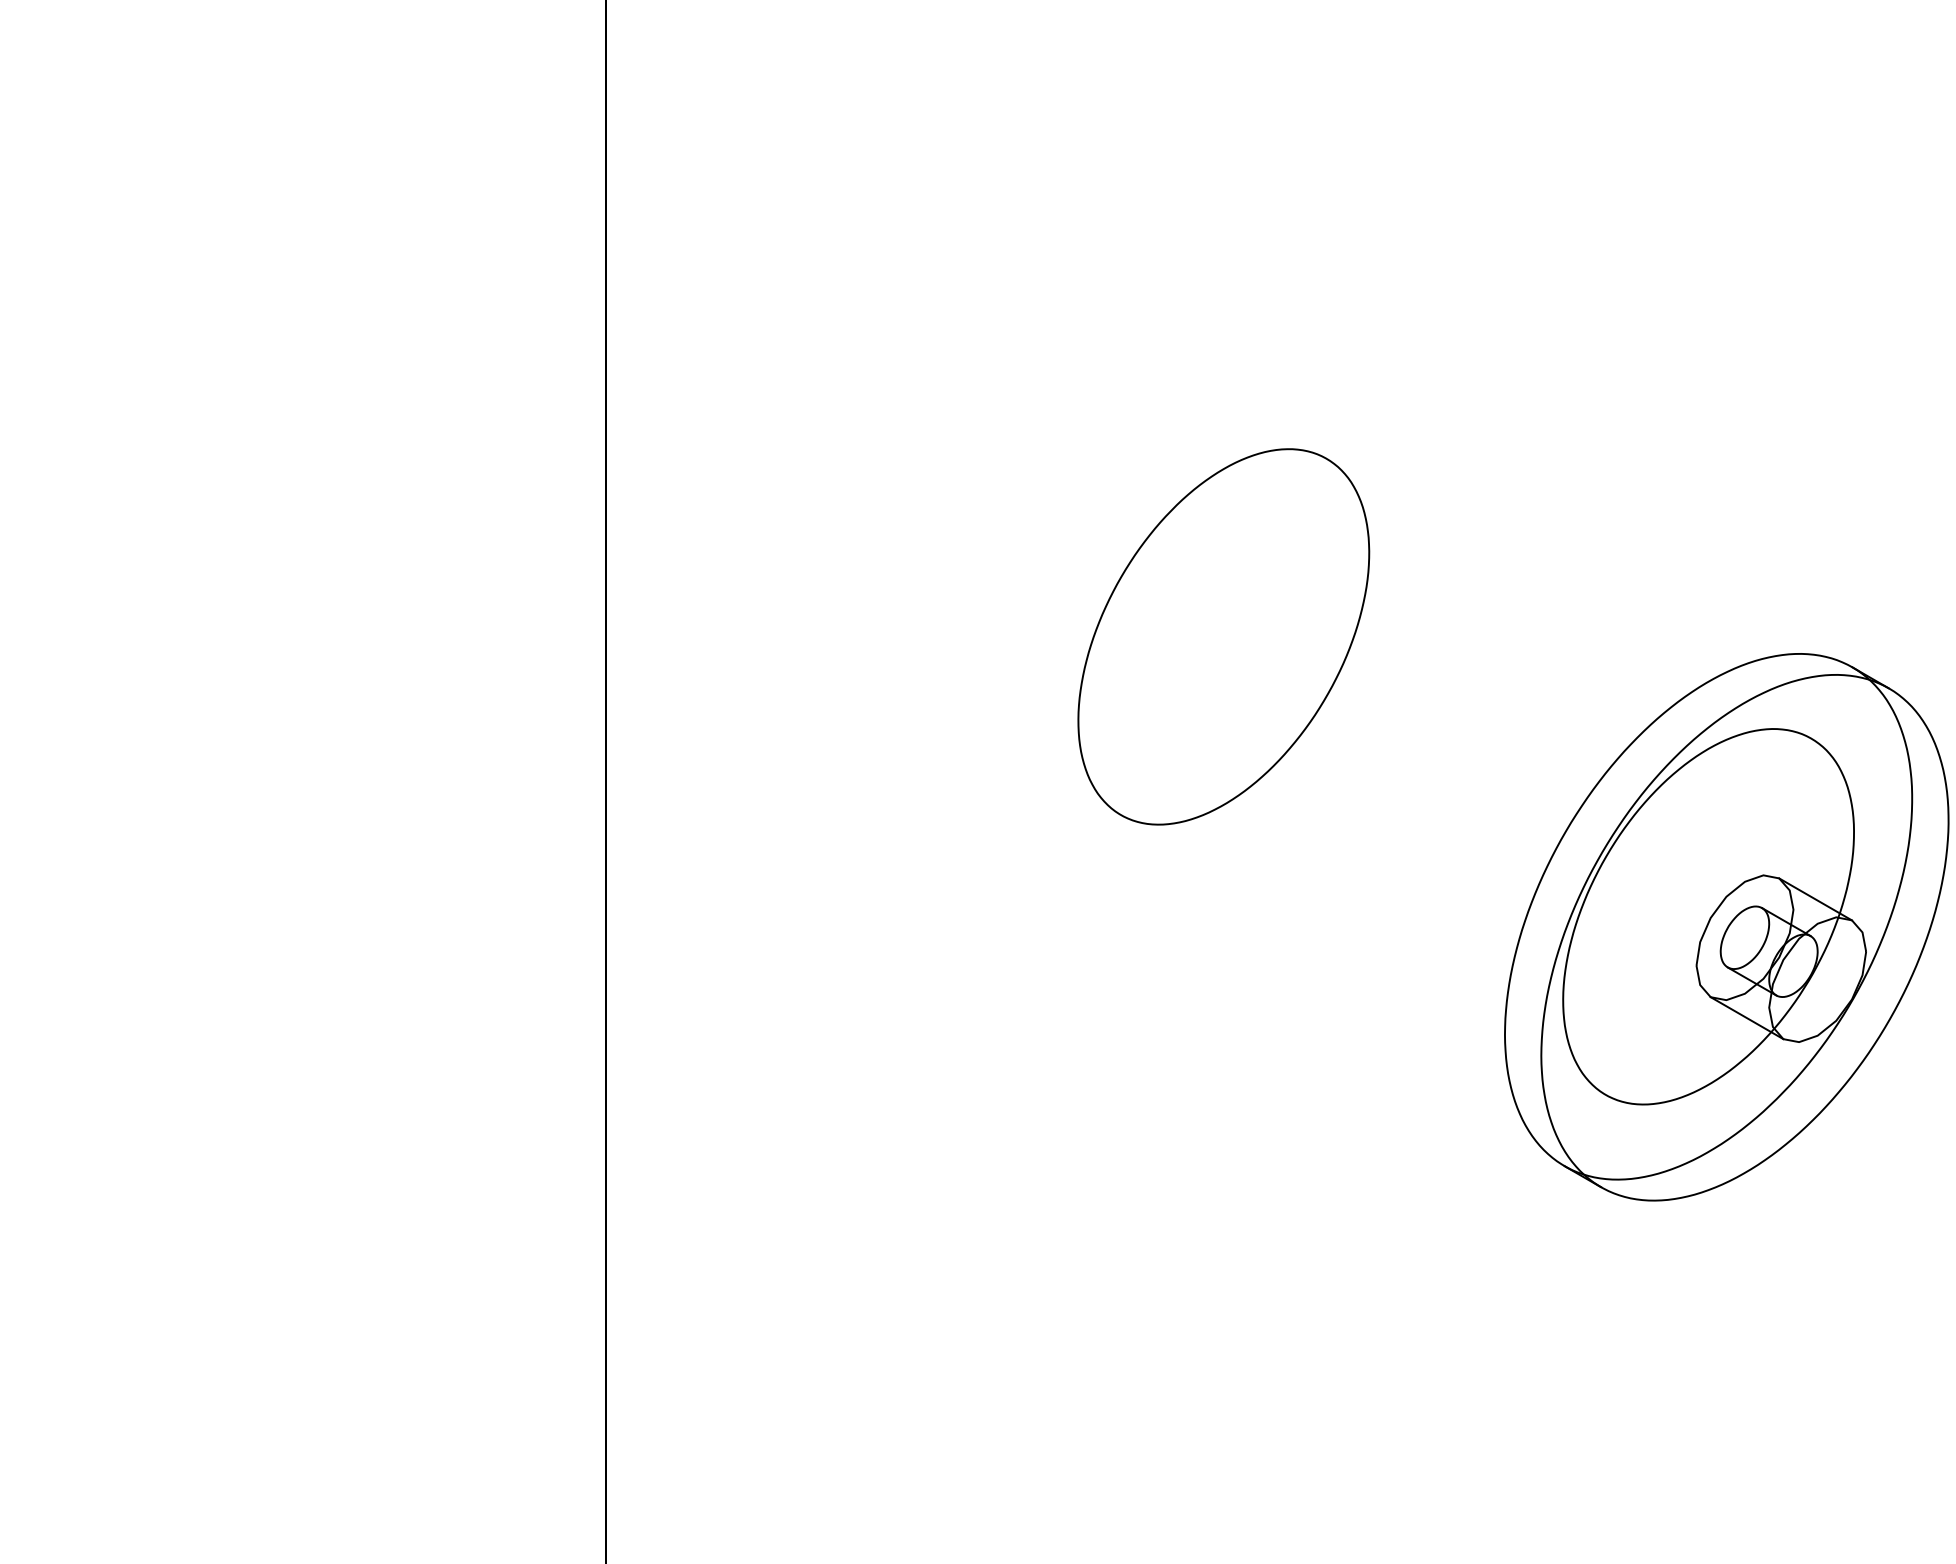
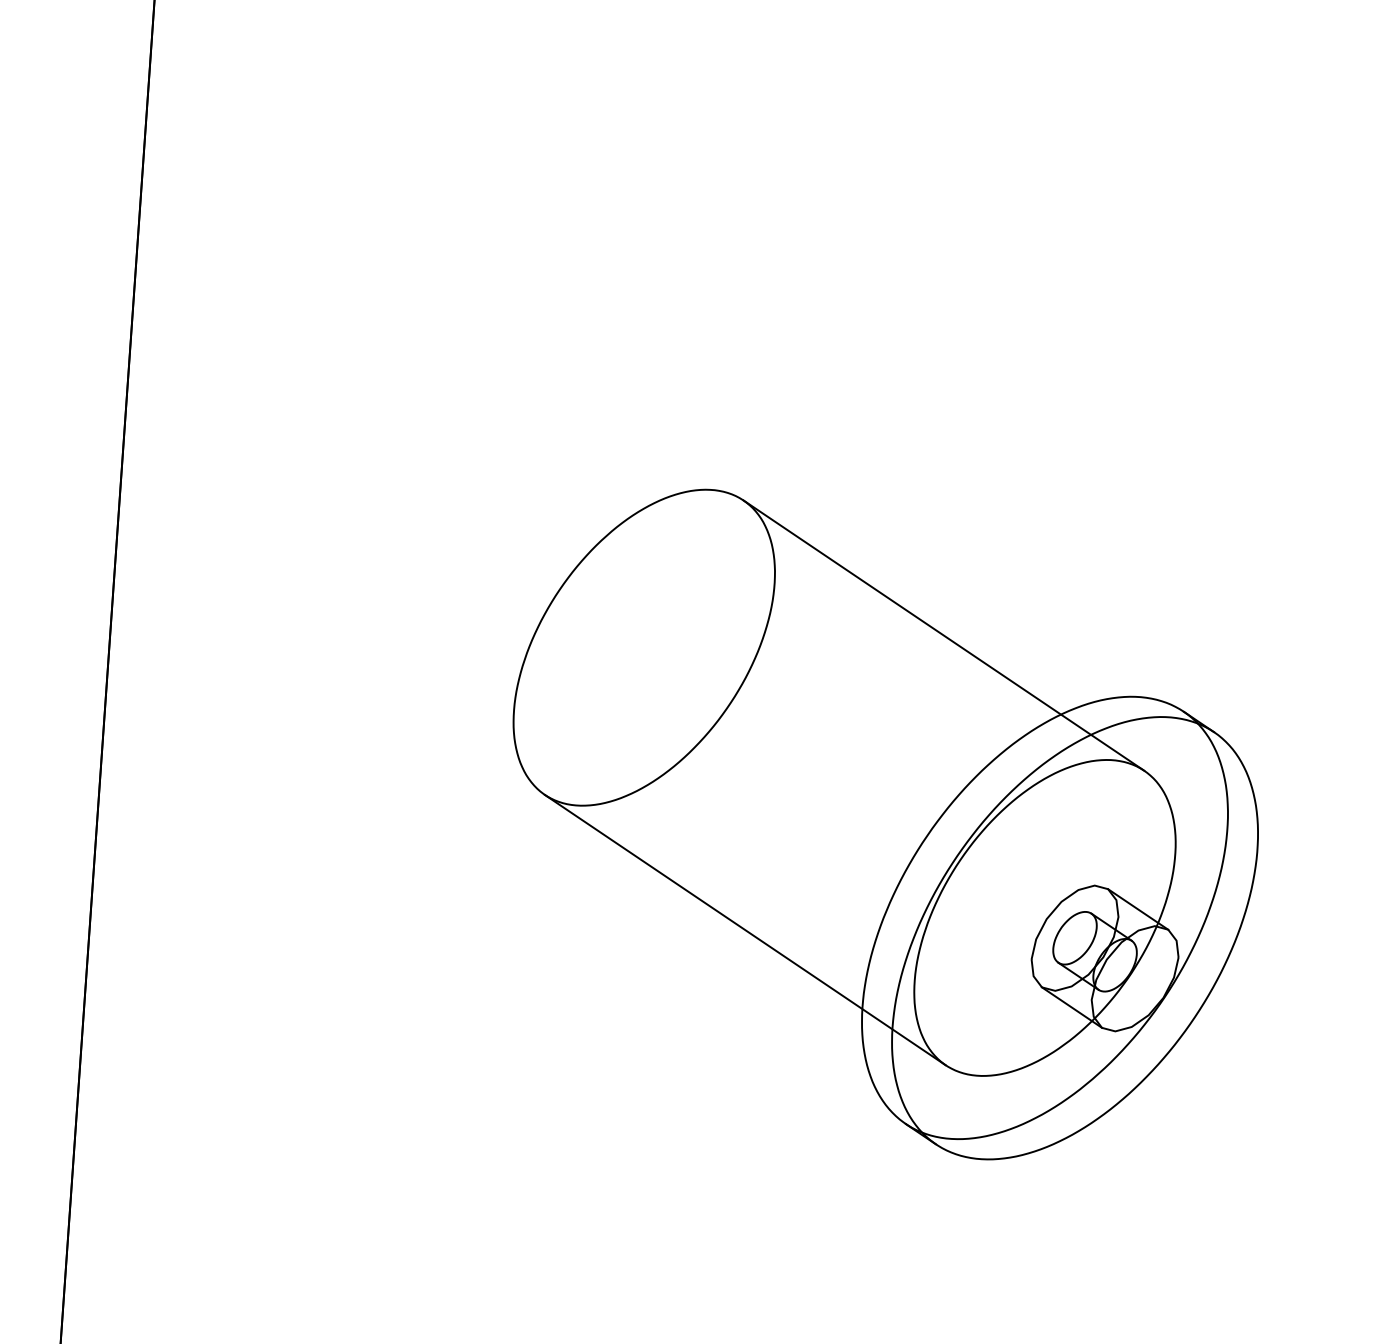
line: (1568, 598) -> (943, 635), added
line: (1362, 954) -> (744, 929), added

